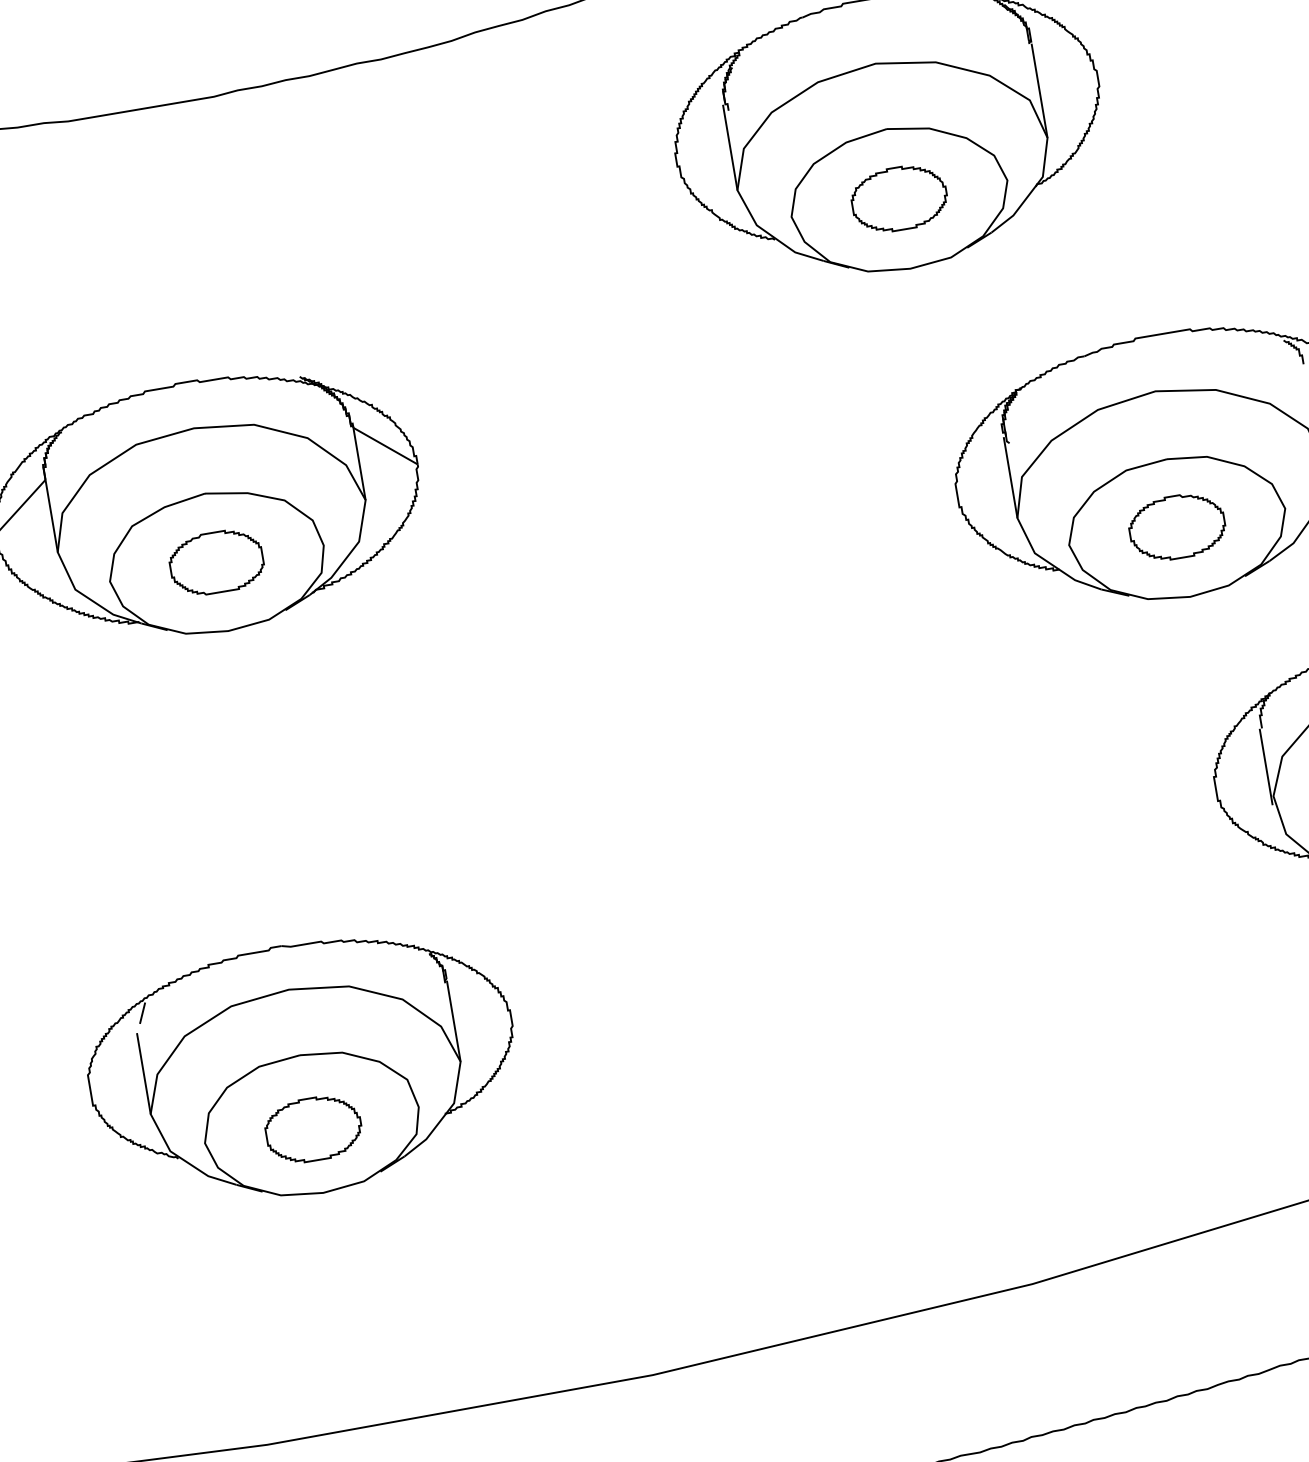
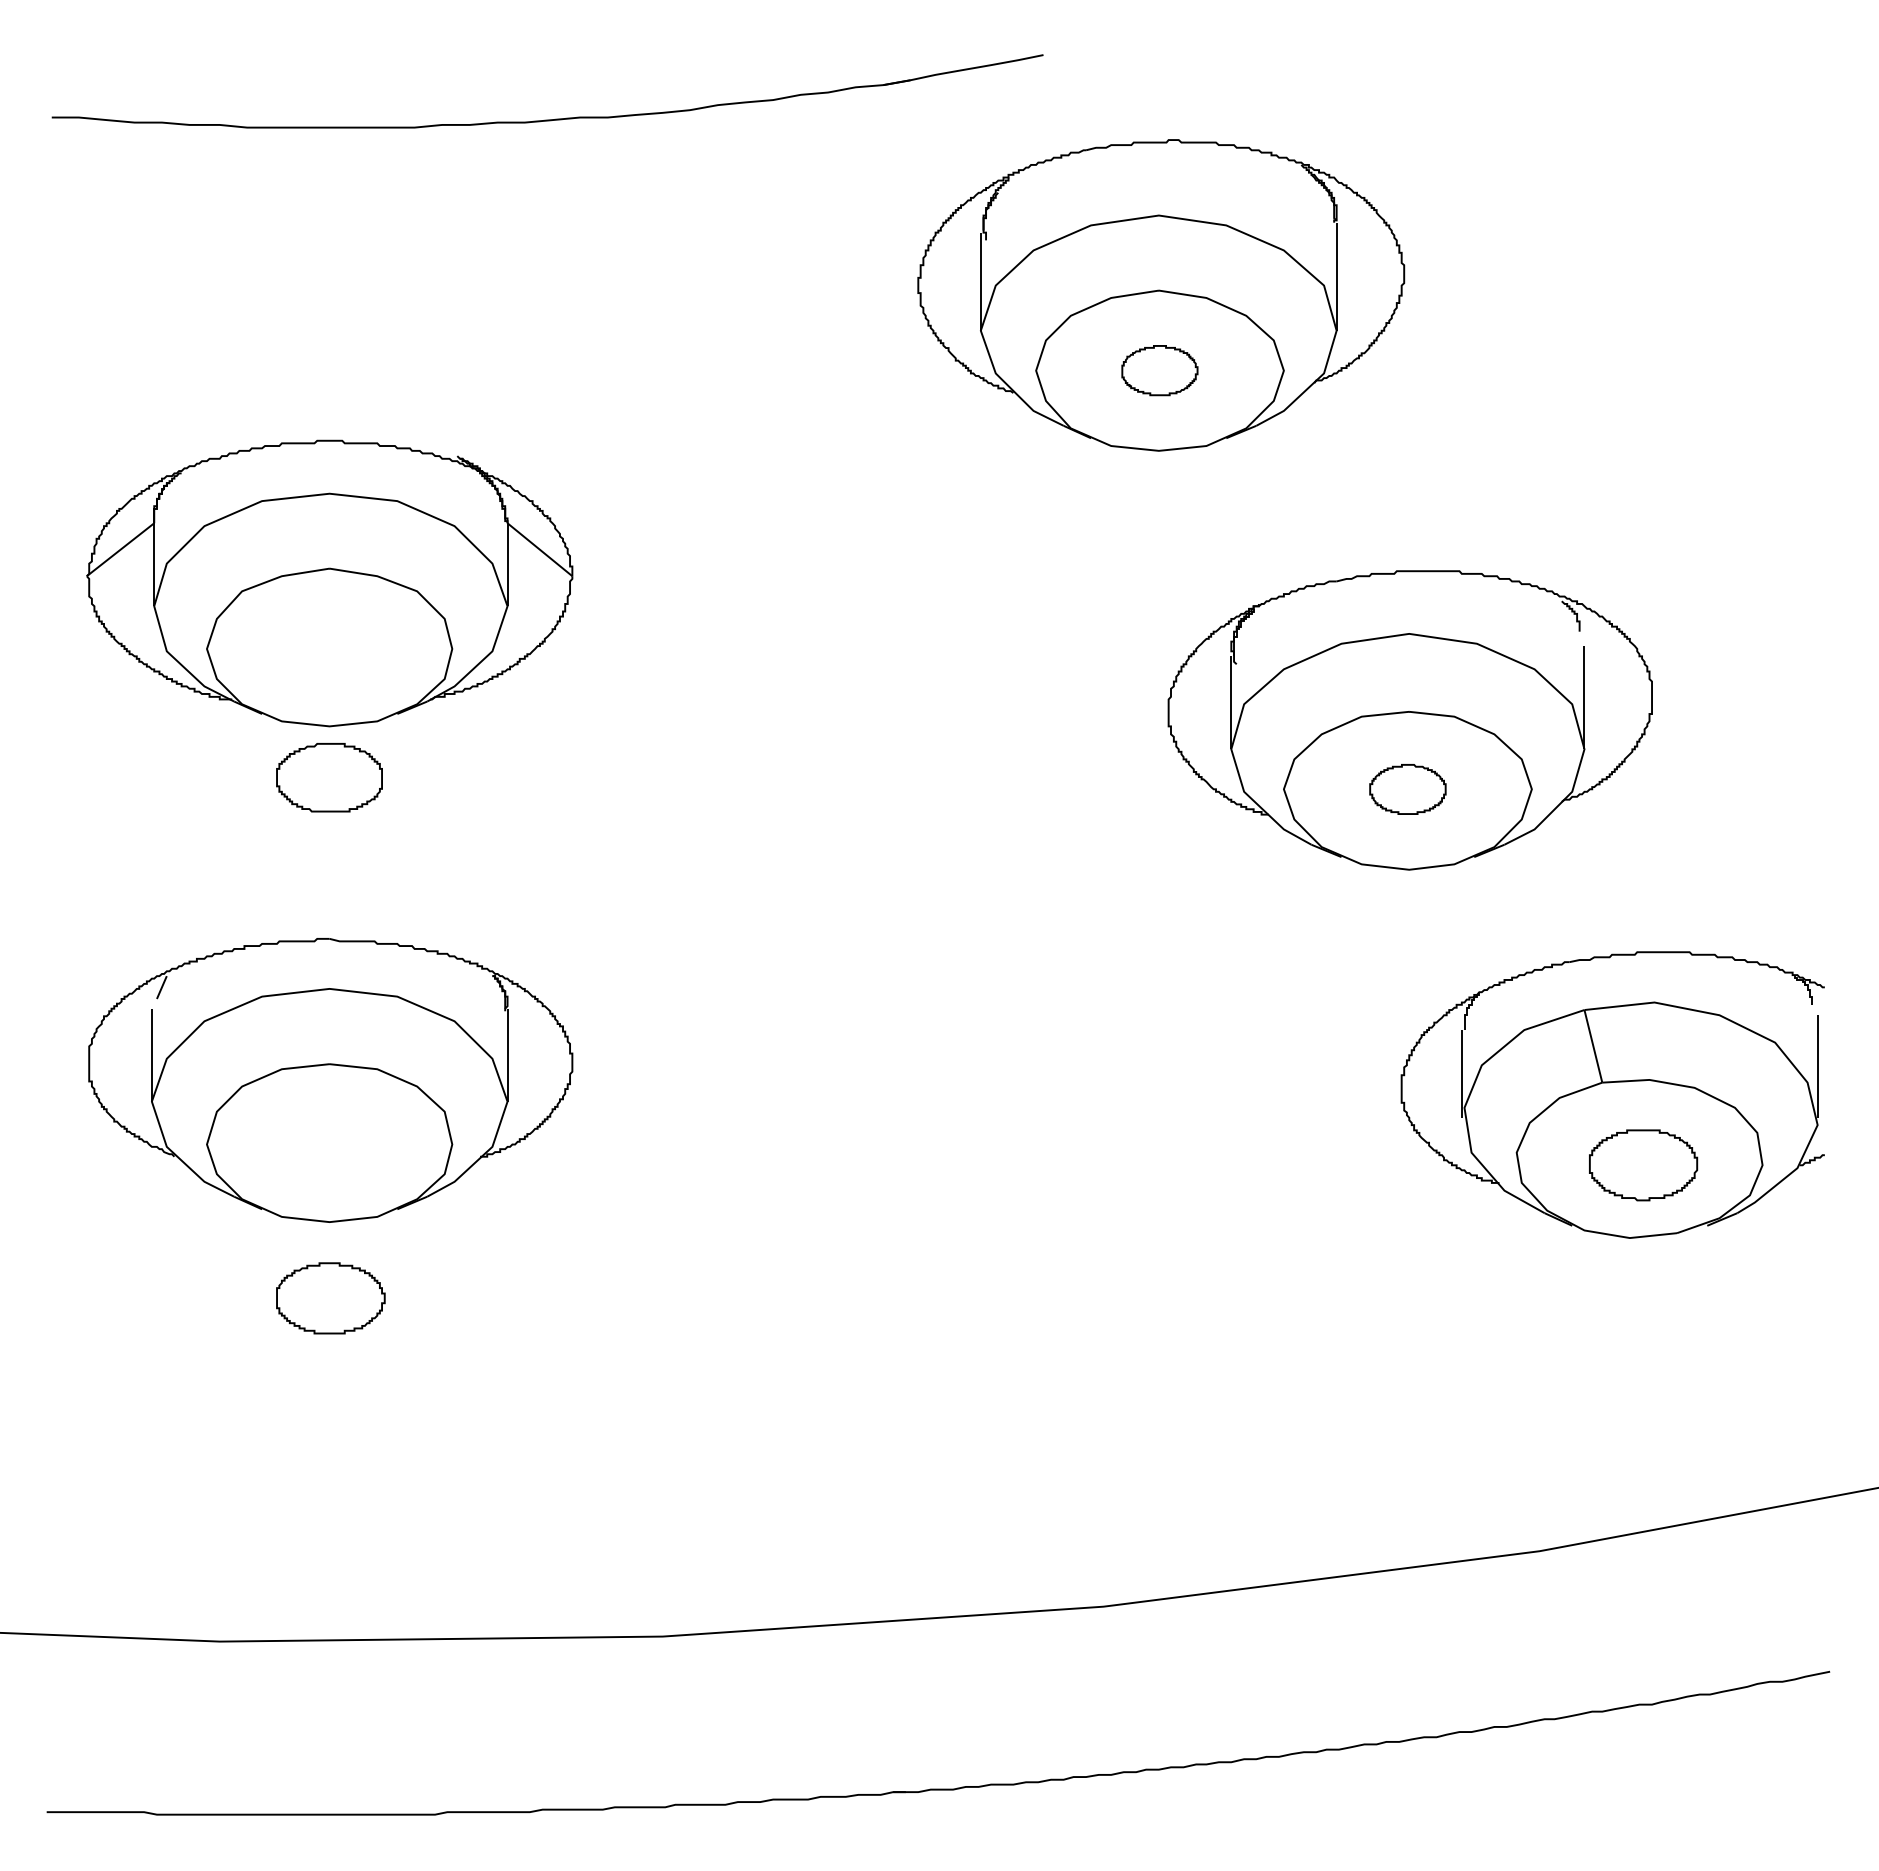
part: (899, 198) -> (1159, 370), size x0.7
part: (1176, 527) -> (1407, 789), size x0.7
part: (216, 562) -> (329, 777), moved
part: (303, 1069) -> (330, 1080), moved

